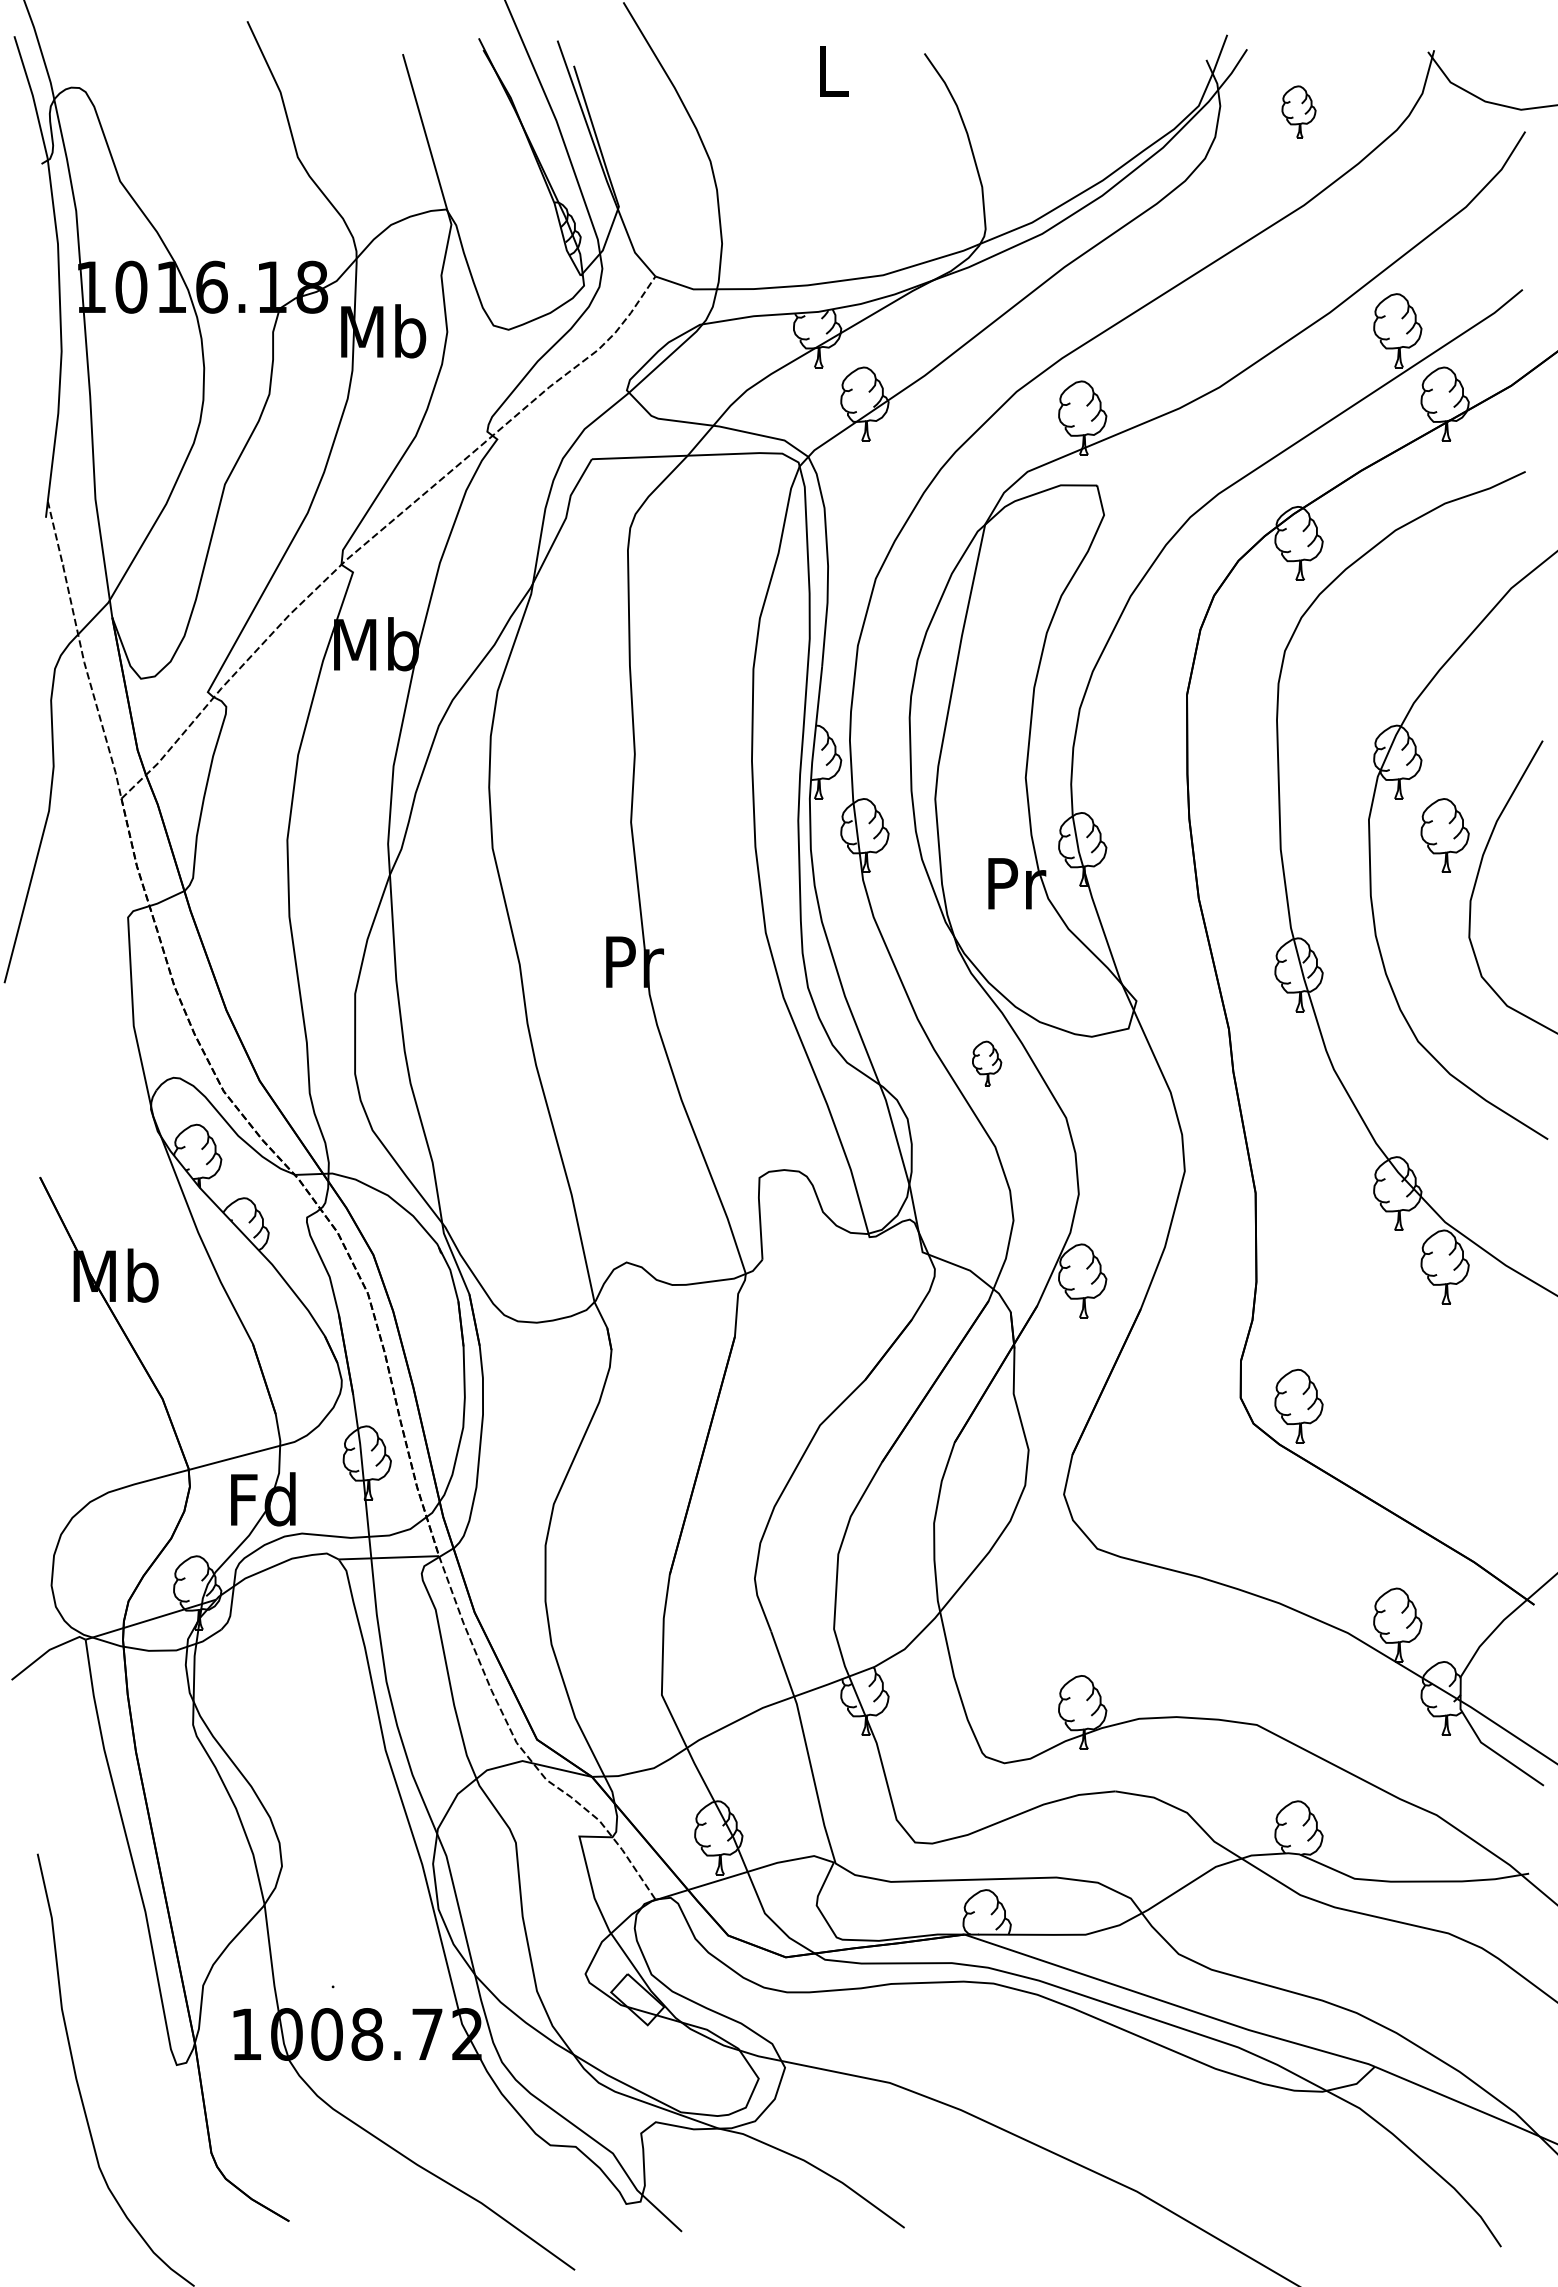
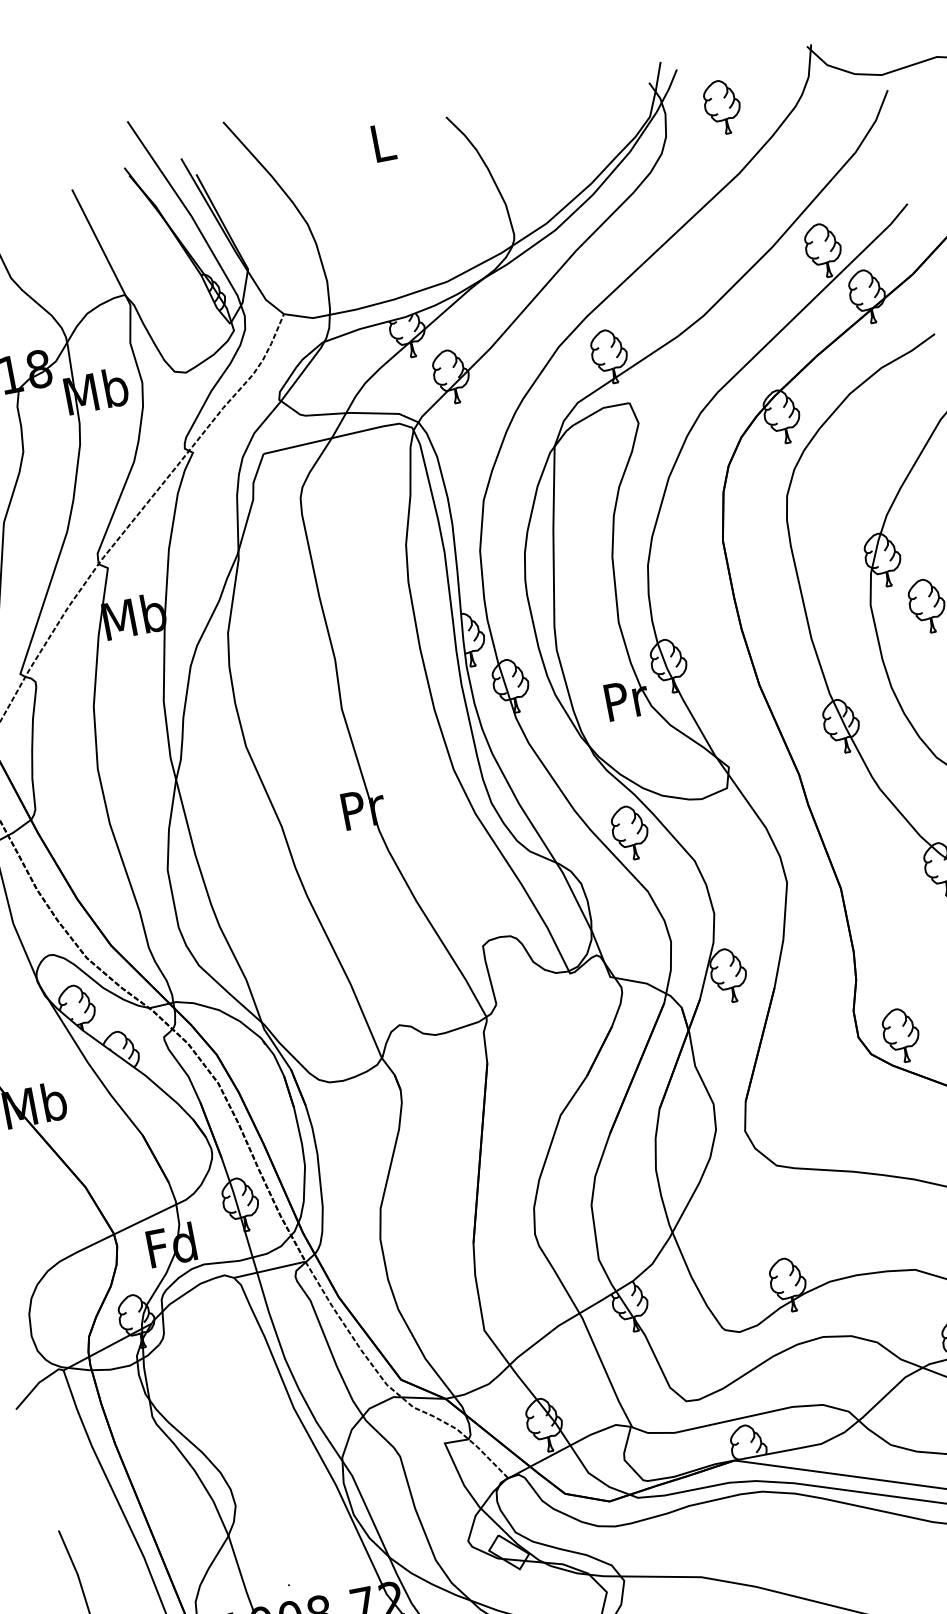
part: (1298, 111) -> (722, 107), size x1.43
part: (986, 1063) -> (630, 832), size x1.67

